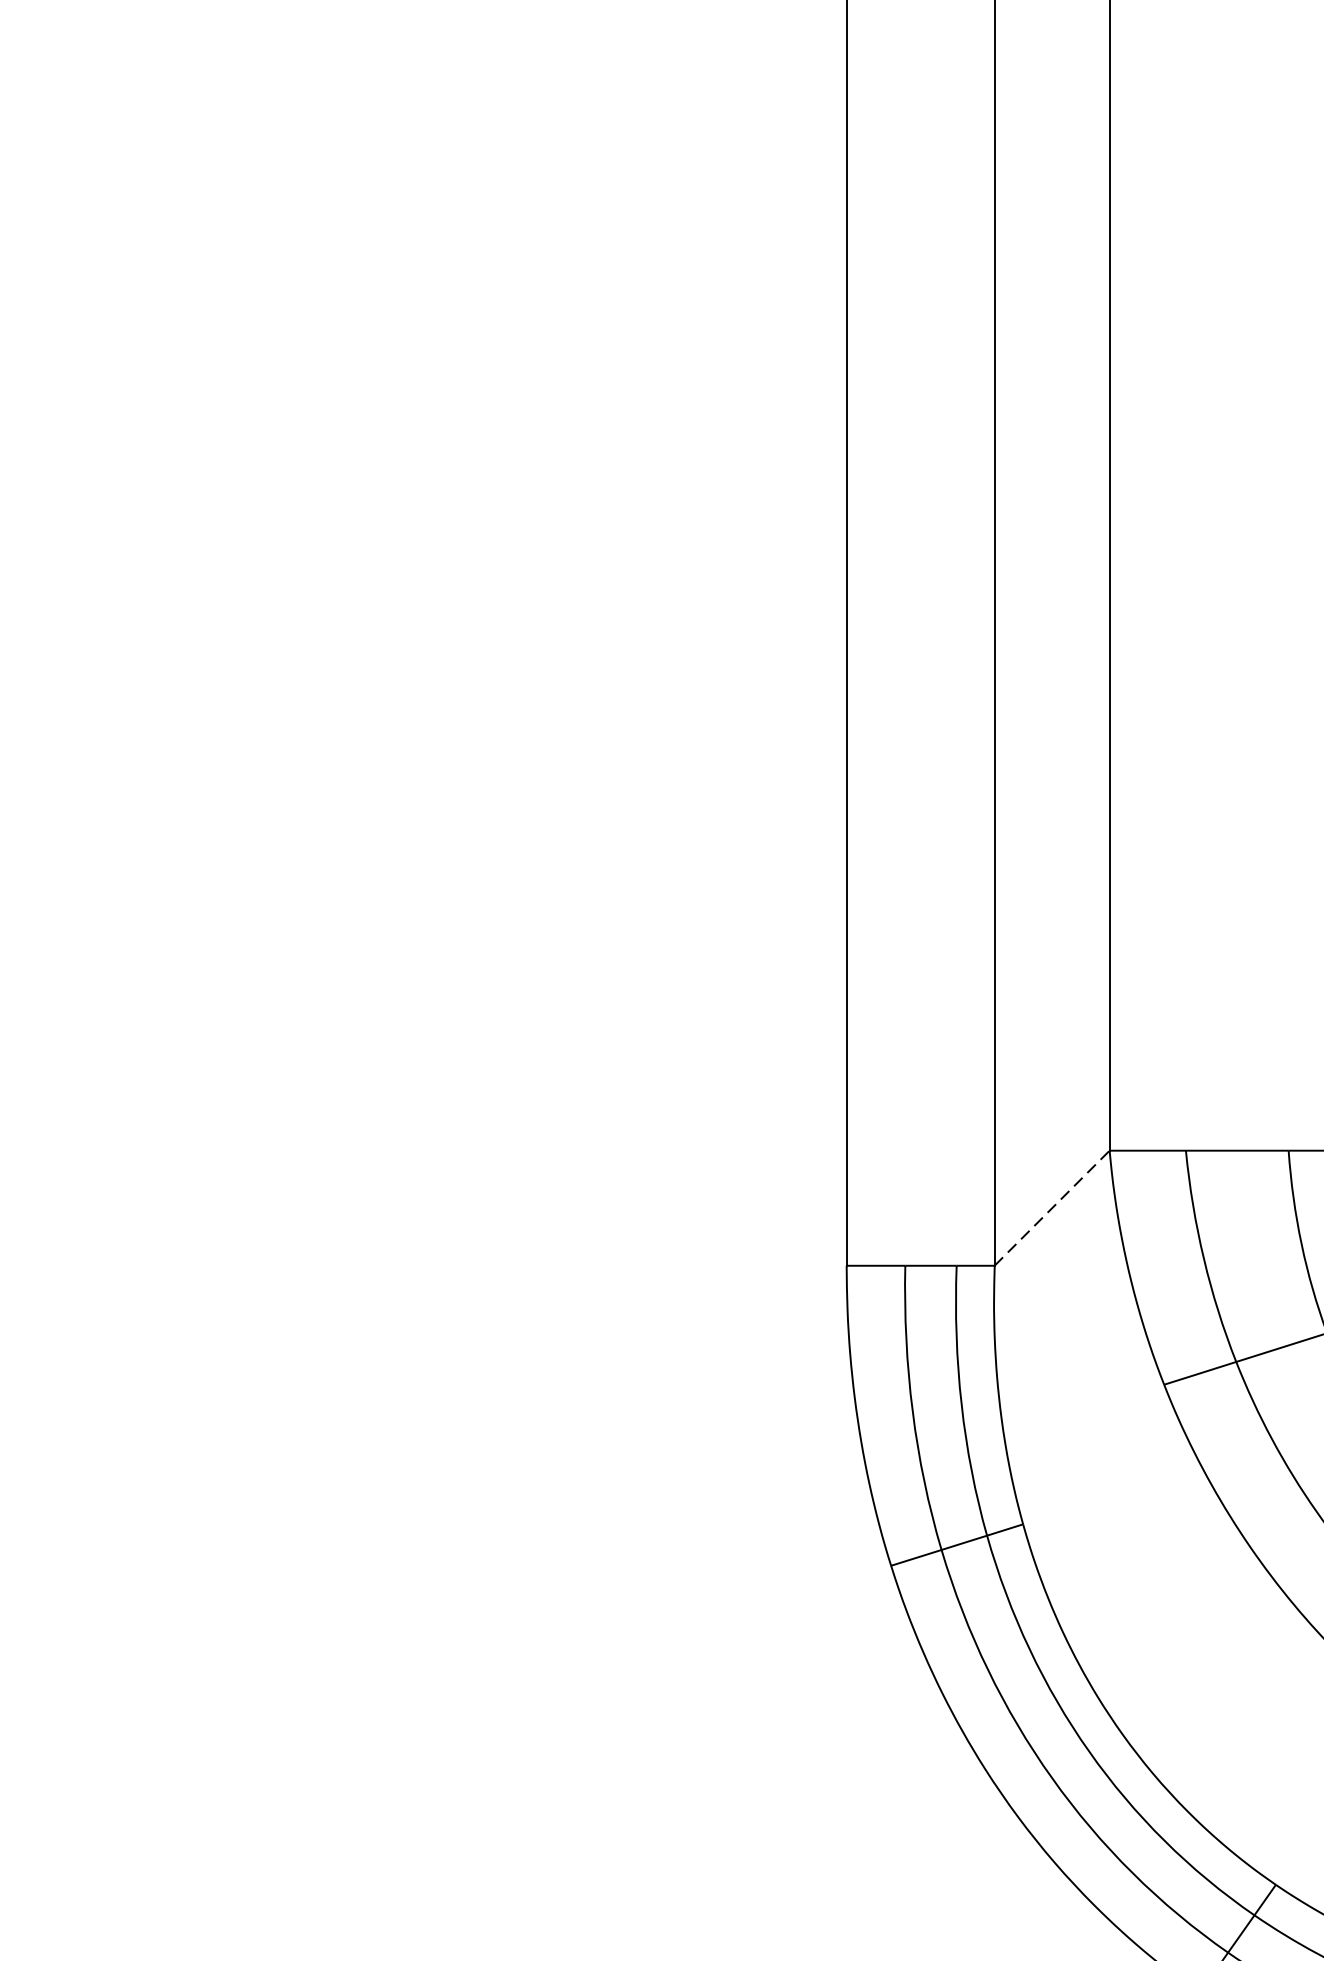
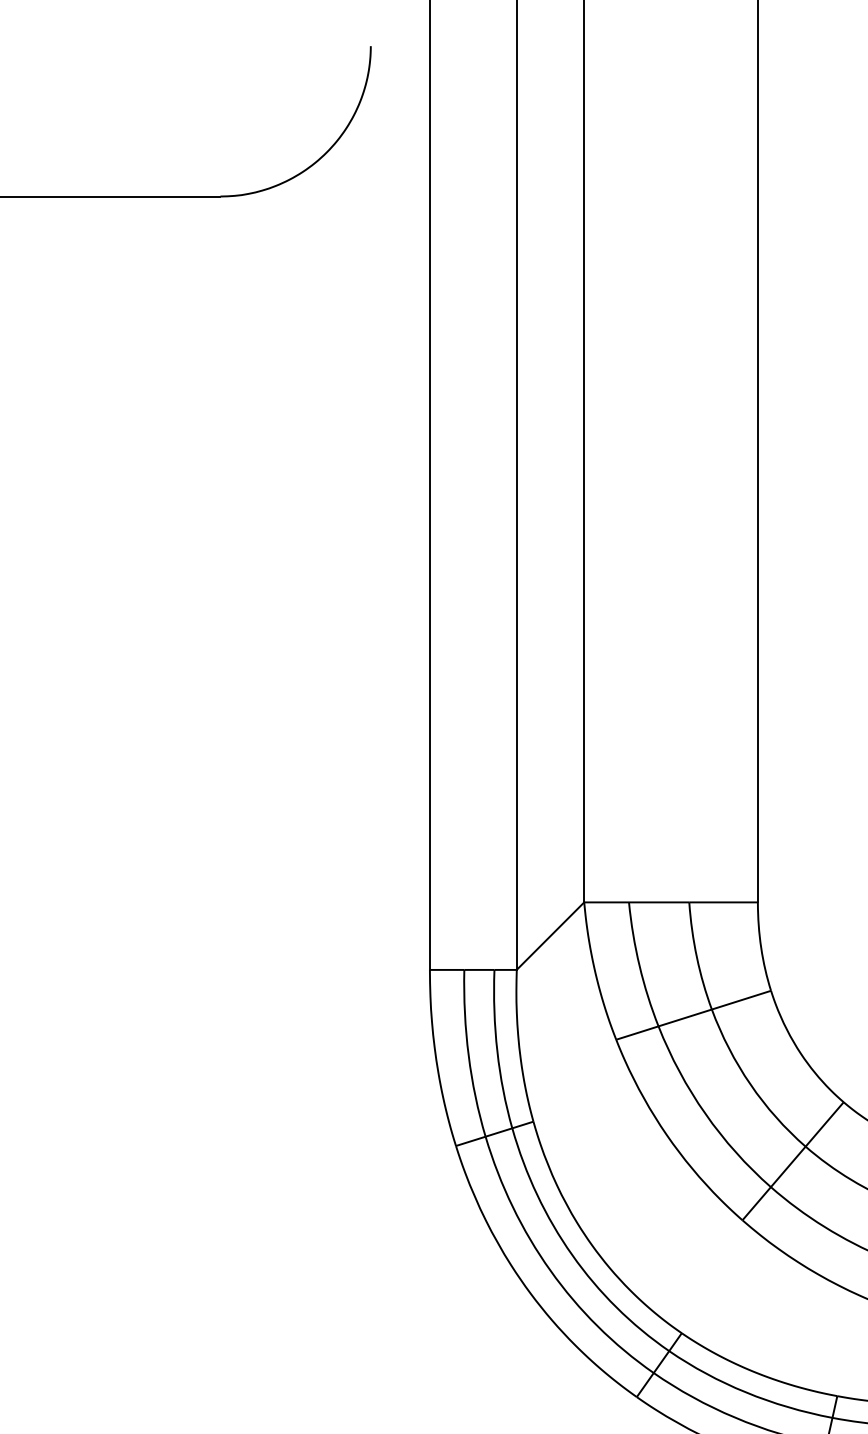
line: (1052, 1208) -> (550, 936), dashed -> solid

